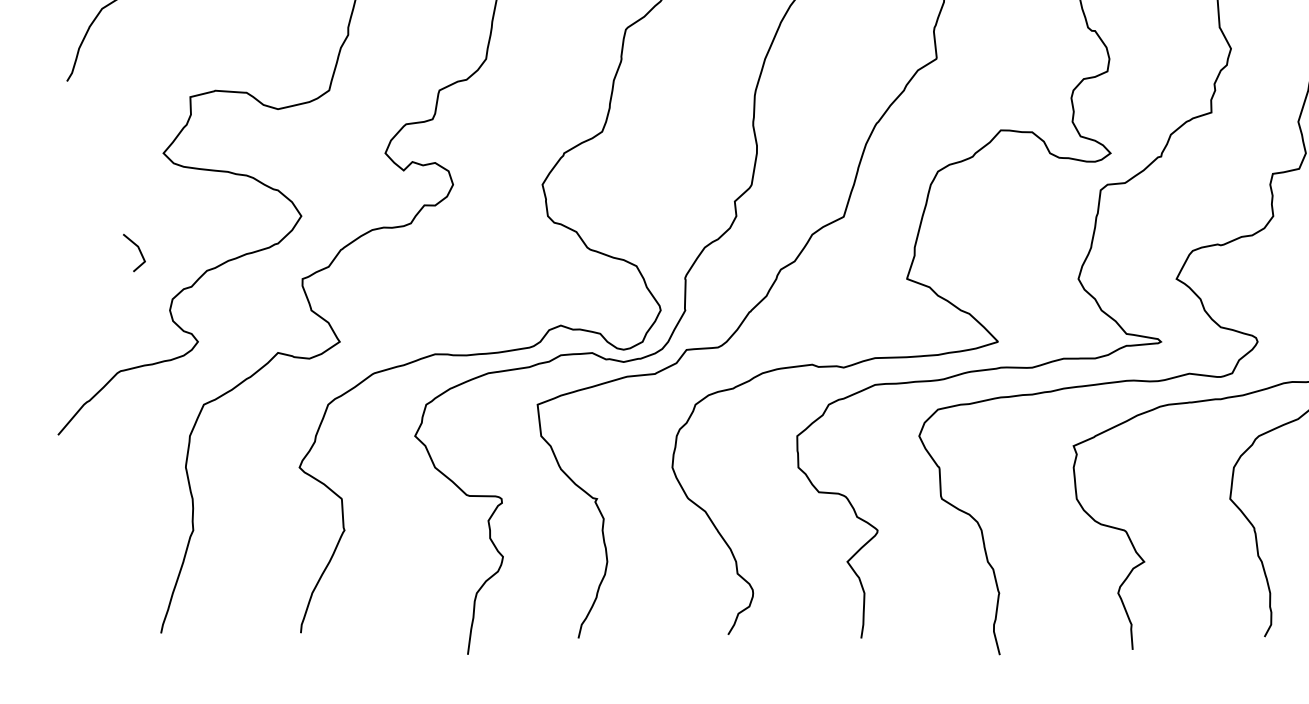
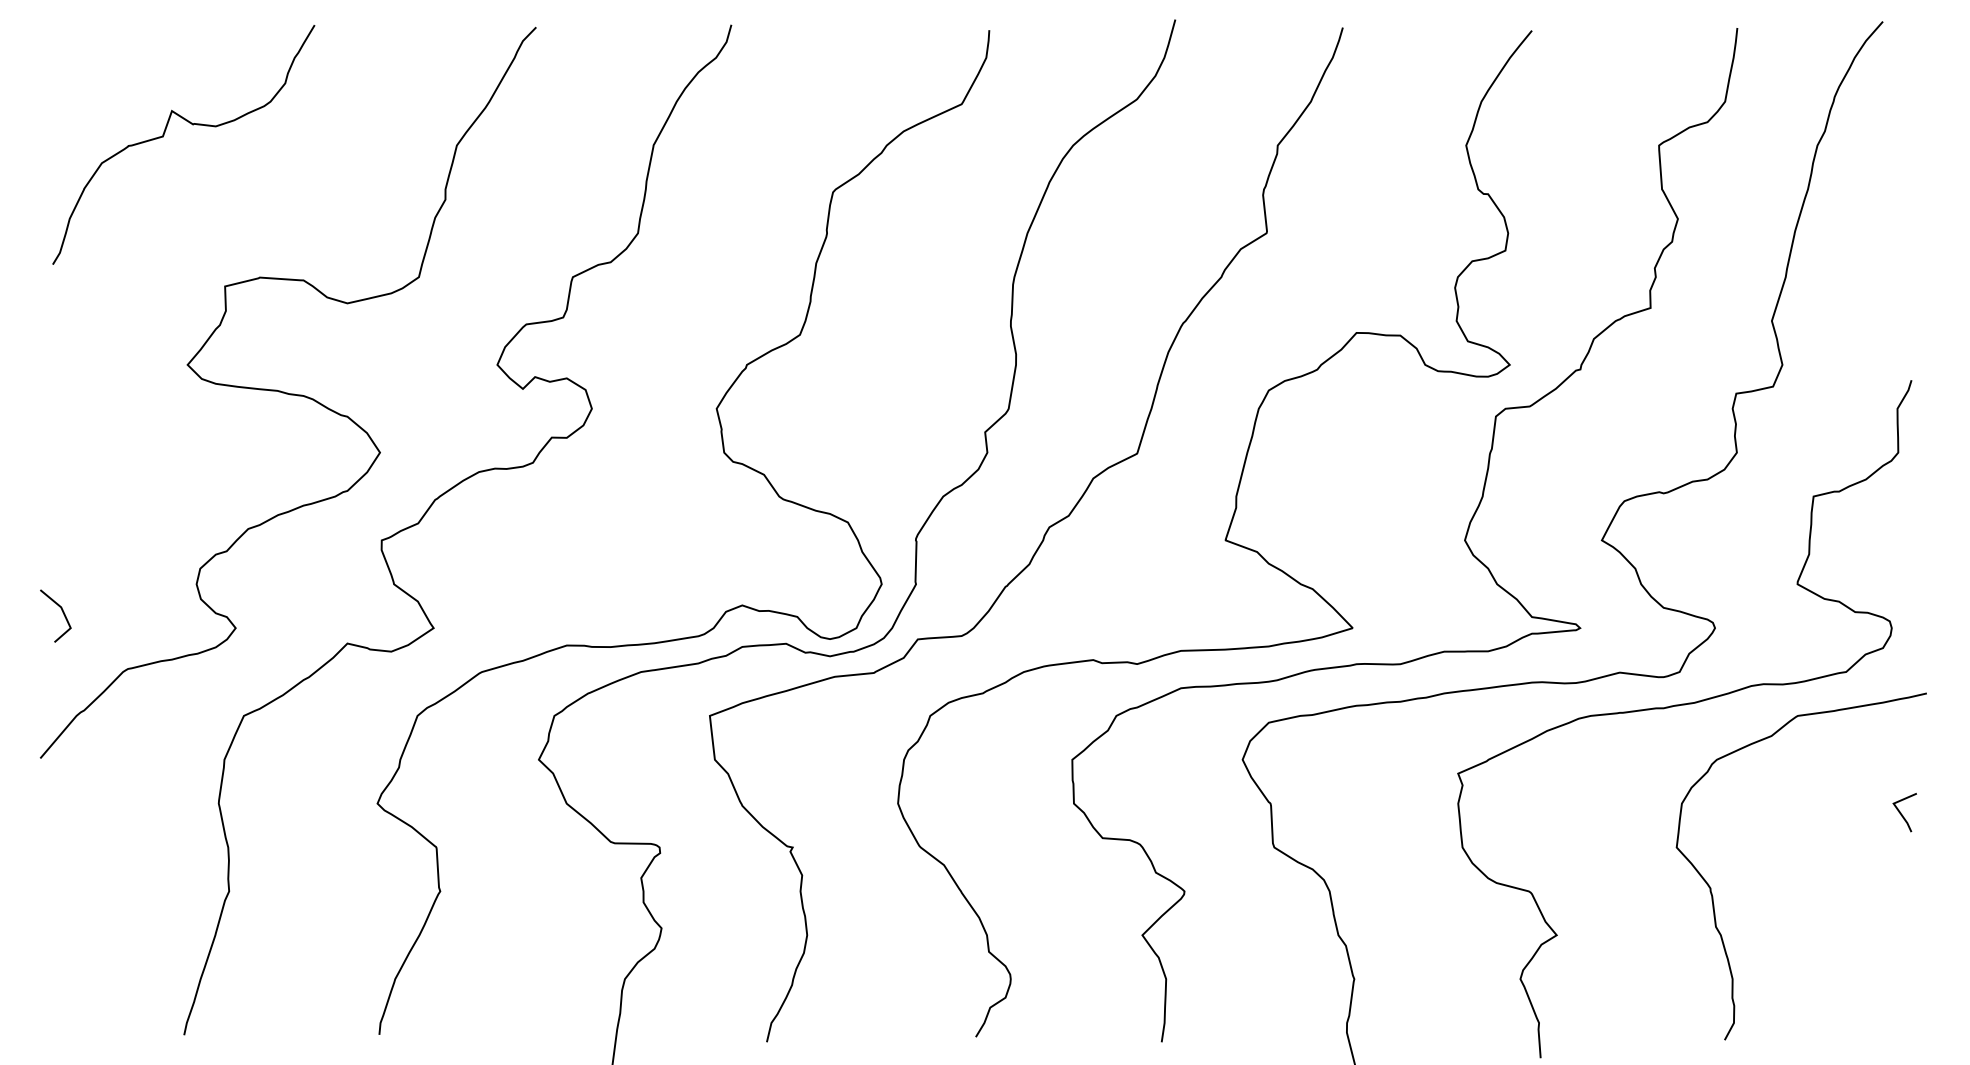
line: (139, 250) -> (62, 612), moved

